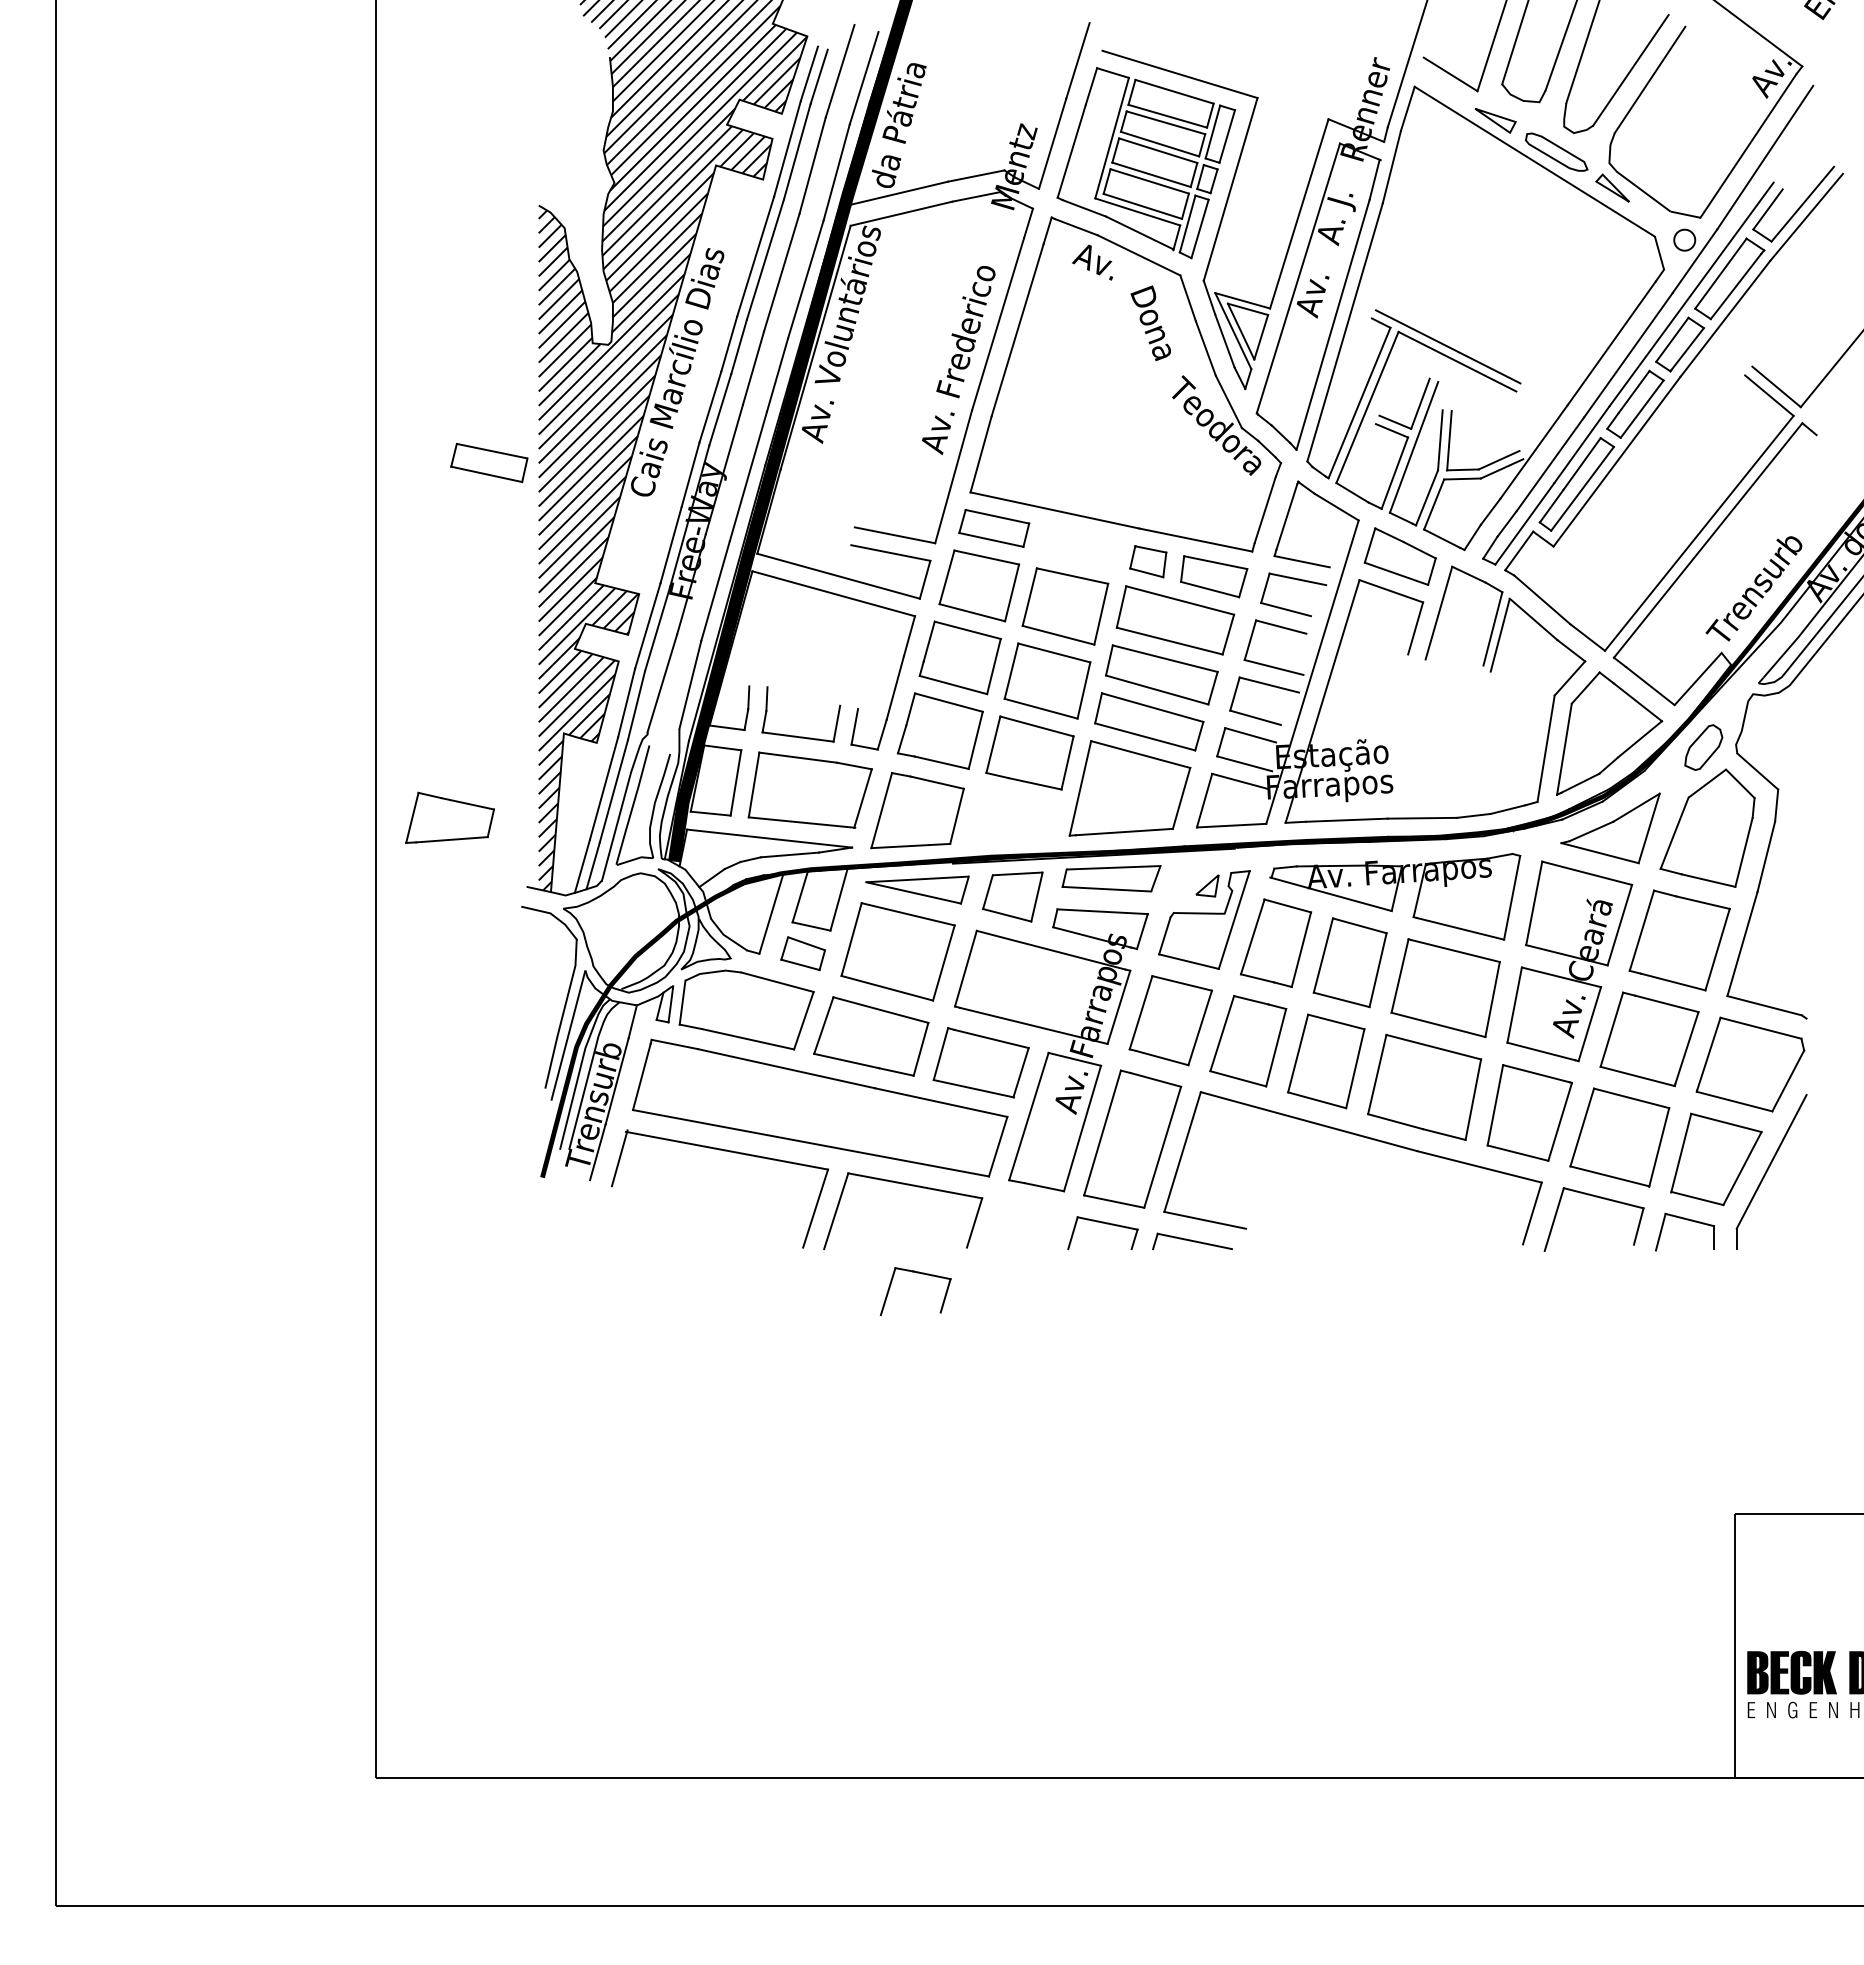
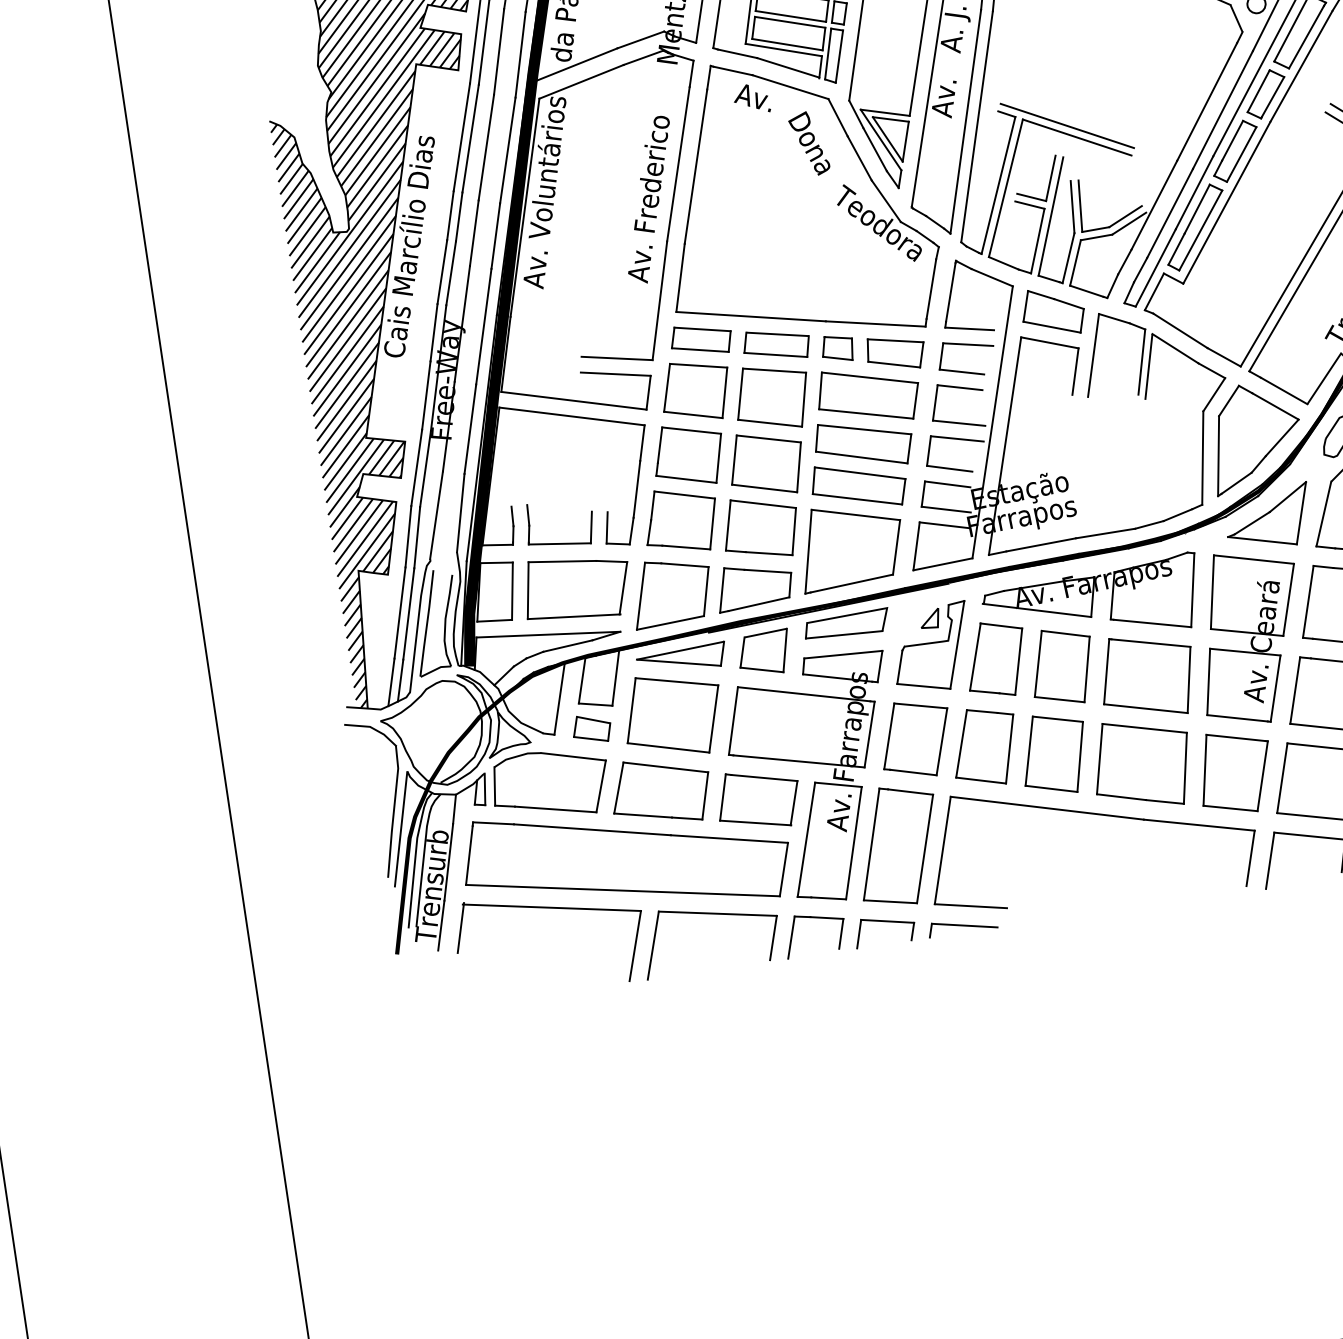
part: (489, 462) -> (776, 344), moved
part: (449, 817) -> (754, 585), moved
part: (921, 1274) -> (817, 918), moved

